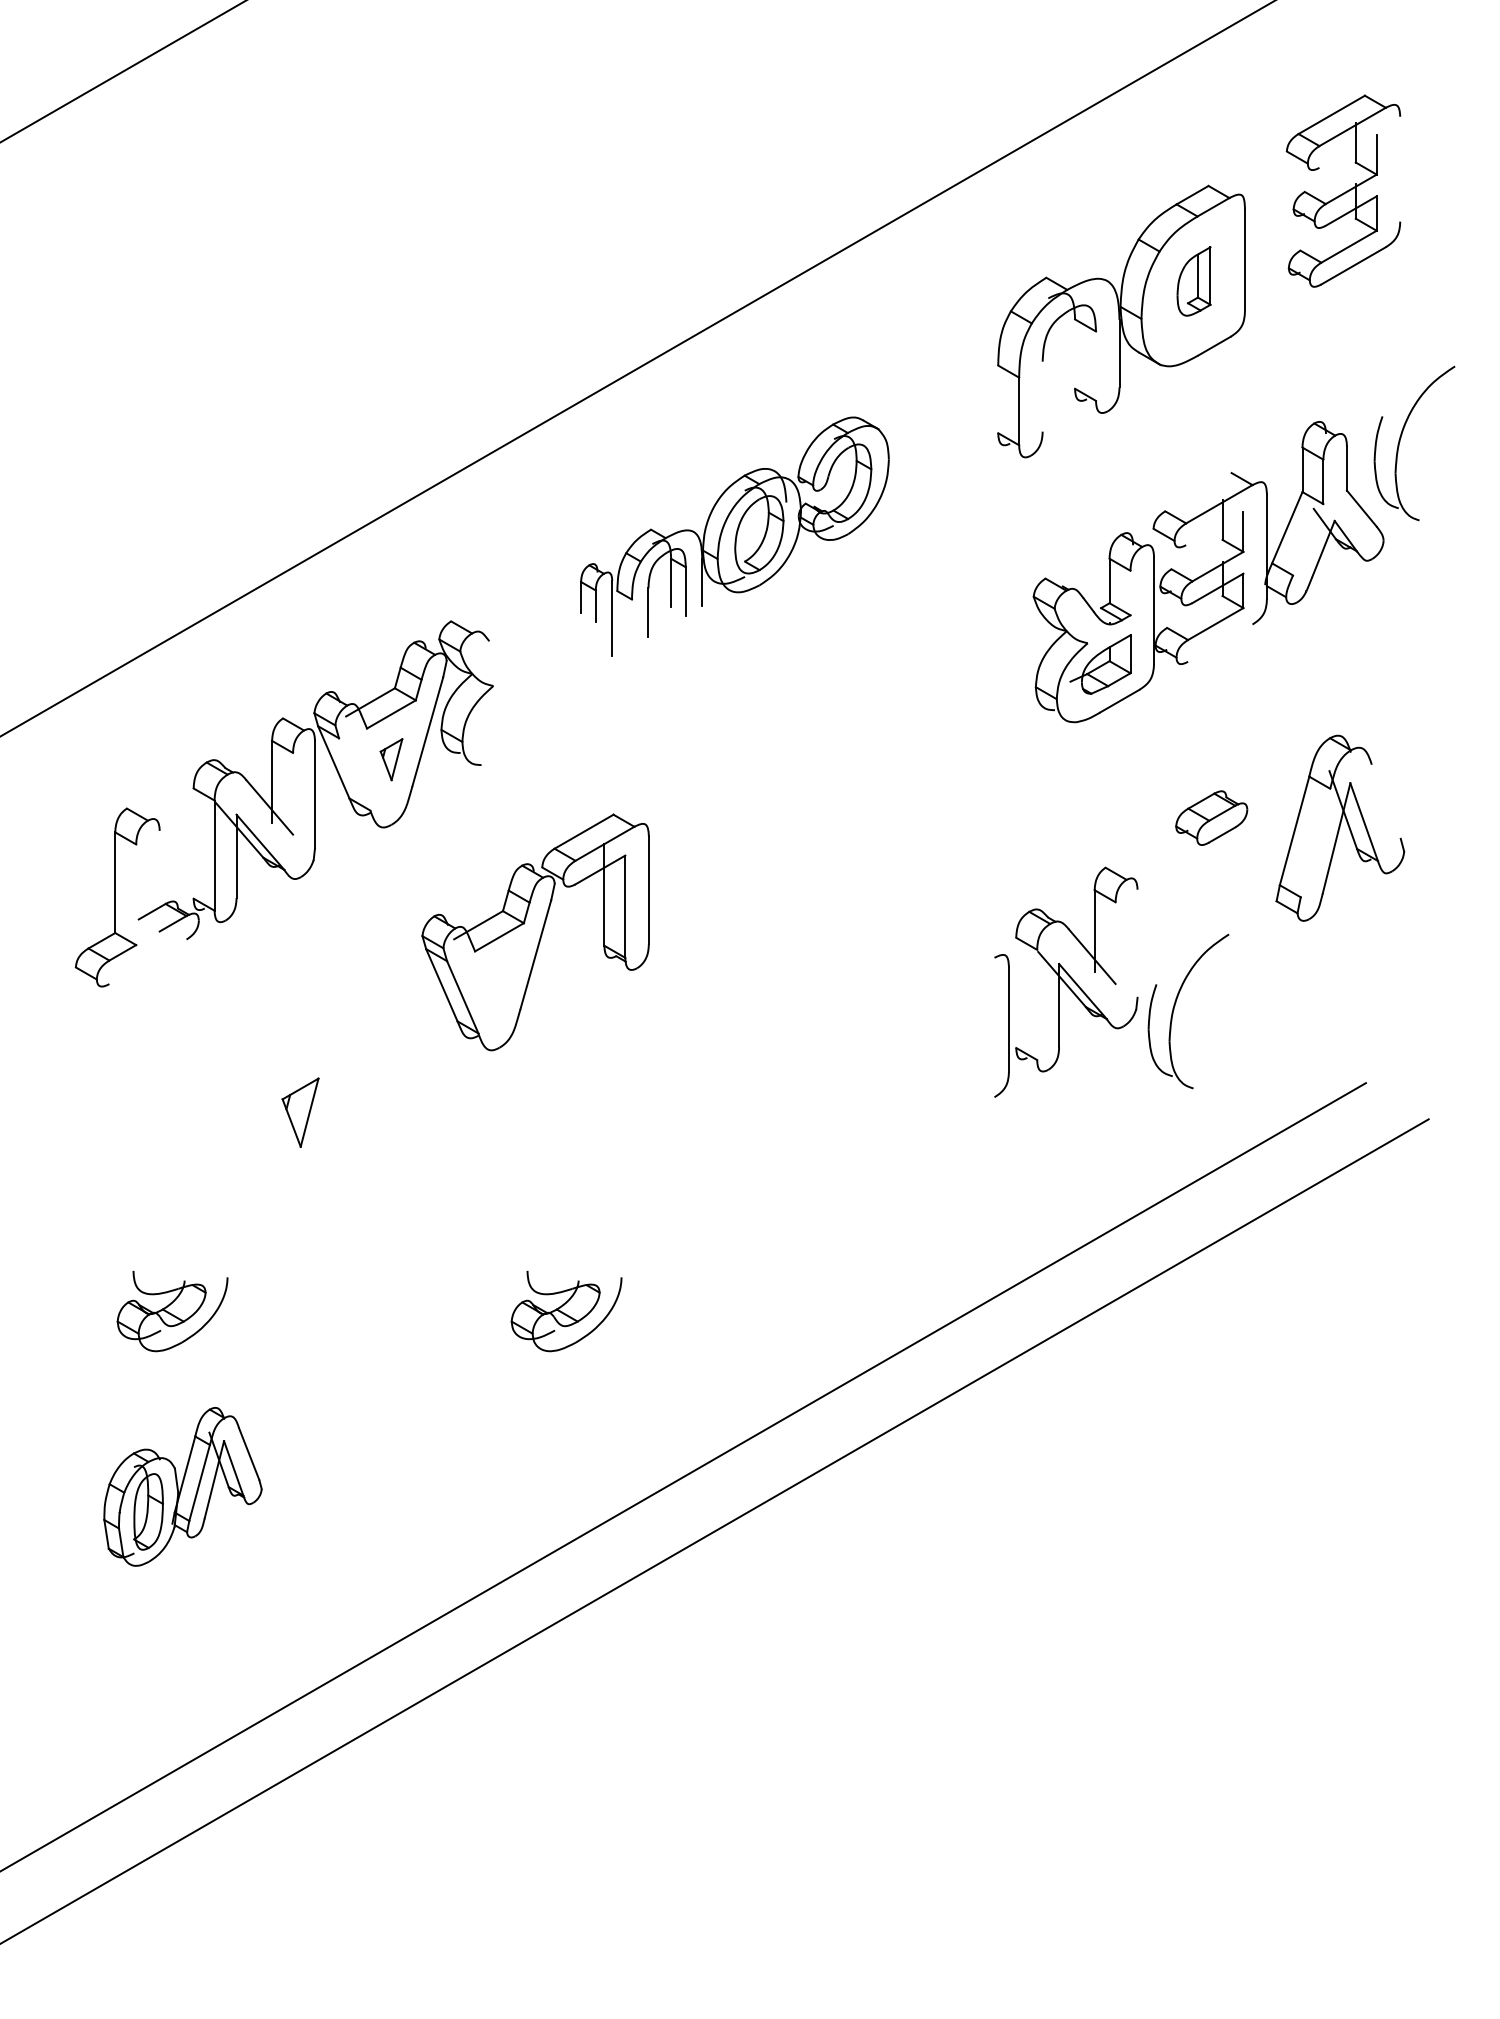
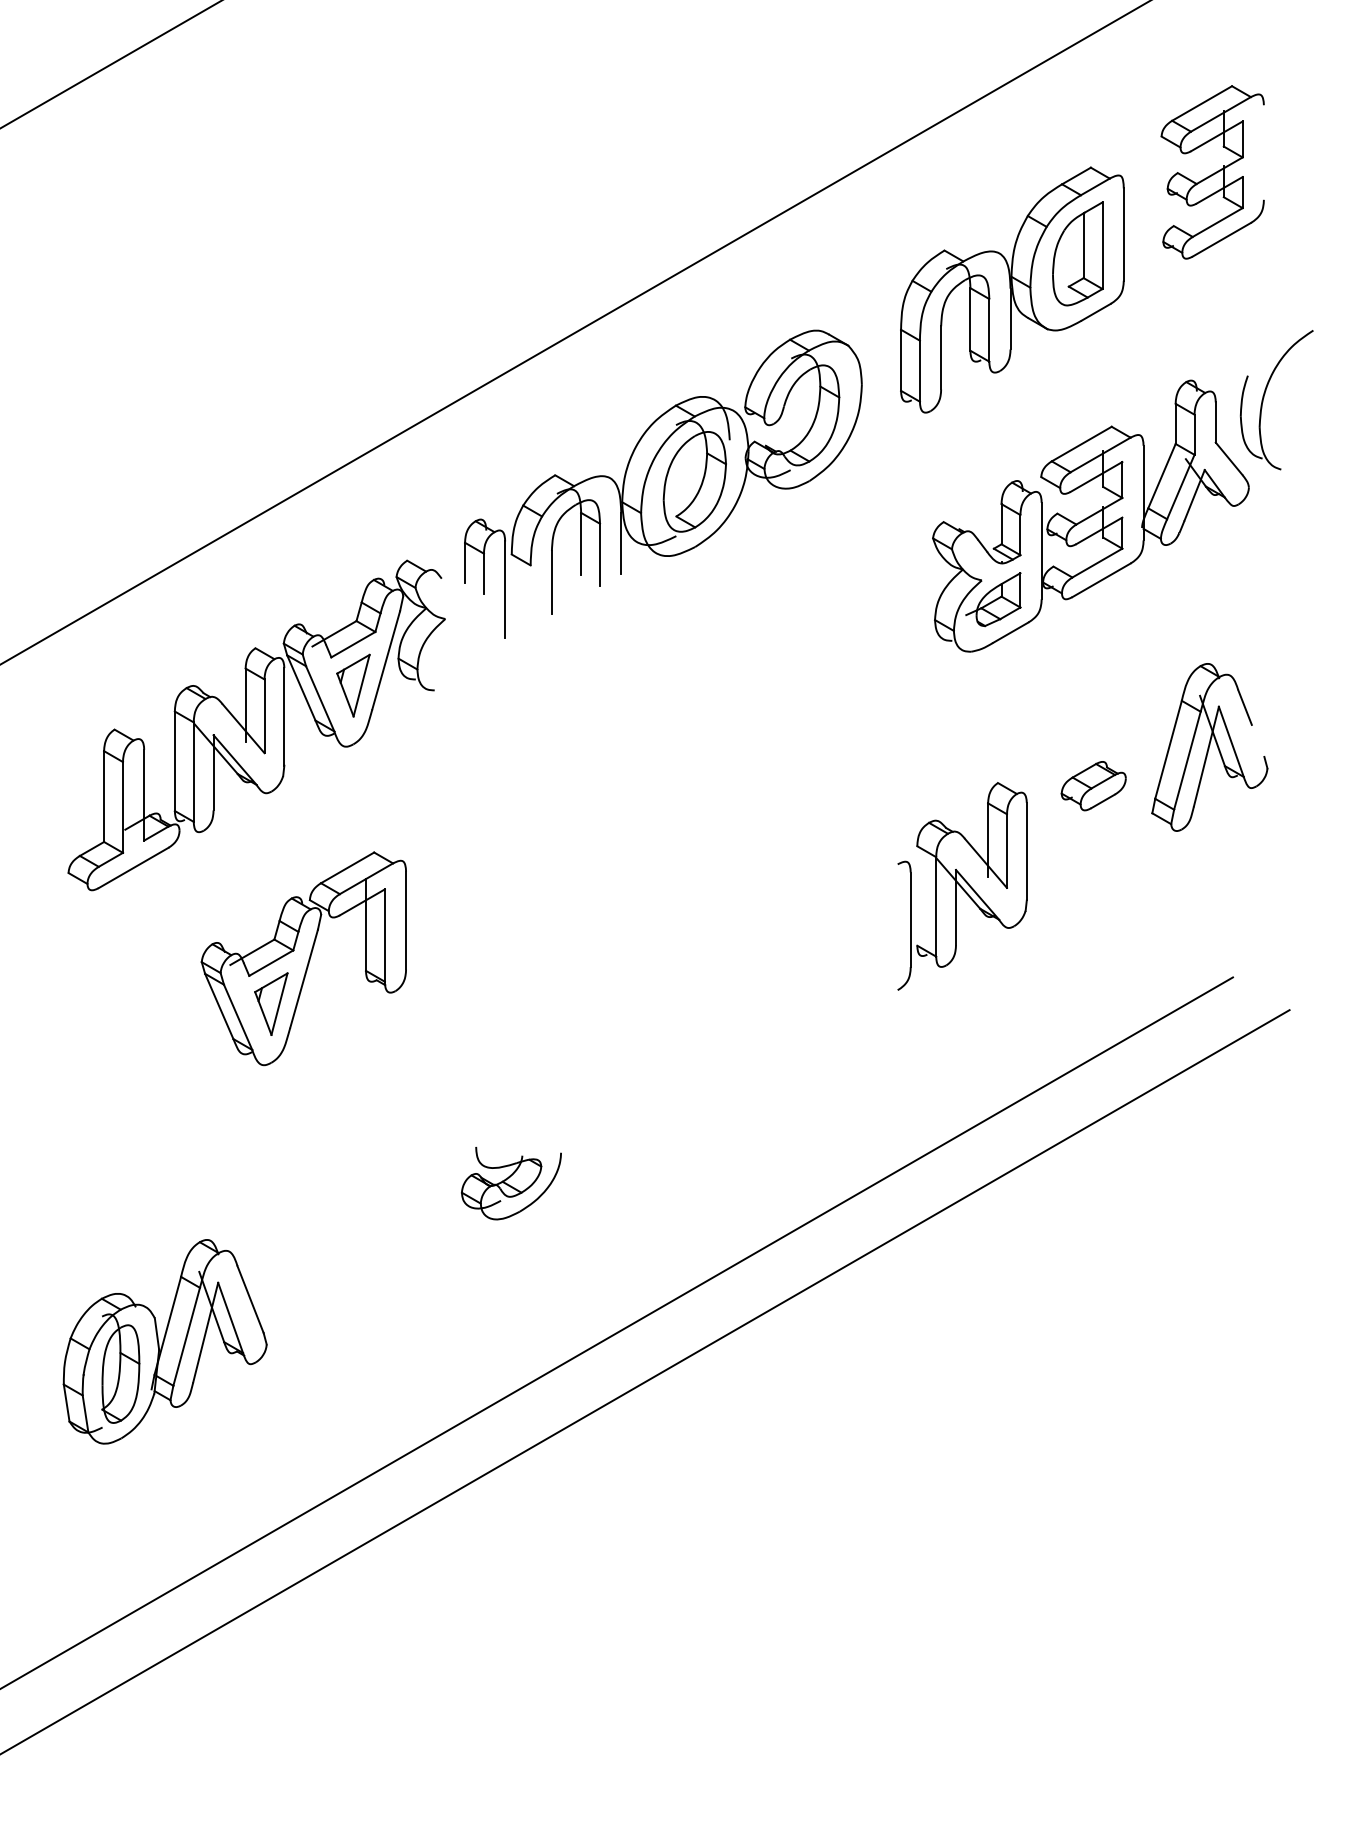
line: (1347, 150) -> (1216, 135), added
part: (1193, 281) -> (1077, 253), size x1.67
line: (1075, 353) -> (970, 318), added
line: (1095, 365) -> (988, 329), added
line: (1042, 396) -> (941, 357), added
line: (998, 399) -> (901, 360), added
line: (1198, 492) -> (1081, 444), added
line: (1214, 528) -> (1096, 476), added
part: (734, 536) -> (663, 484), size x1.43
line: (1308, 539) -> (1181, 486), added
line: (1130, 592) -> (1020, 534), added
line: (1220, 642) -> (1101, 579), added
part: (391, 759) -> (353, 685), size x1.67
line: (354, 774) -> (320, 698), added
line: (1378, 783) -> (1244, 707), added
line: (293, 793) -> (264, 716), added
part: (1211, 817) -> (1093, 785), moved
line: (1315, 842) -> (1187, 760), added
line: (193, 843) -> (174, 761), added
line: (159, 880) -> (144, 794), added
line: (136, 894) -> (123, 807), added
part: (535, 932) -> (303, 958), moved
line: (1115, 942) -> (1006, 850), added
line: (1137, 943) -> (1026, 851), added
line: (147, 961) -> (133, 867), added
line: (1037, 1004) -> (936, 906), added
part: (1175, 1006) -> (1061, 908), removed
part: (172, 1311) -> (155, 1183), removed
part: (182, 1486) -> (164, 1341), size x1.43

